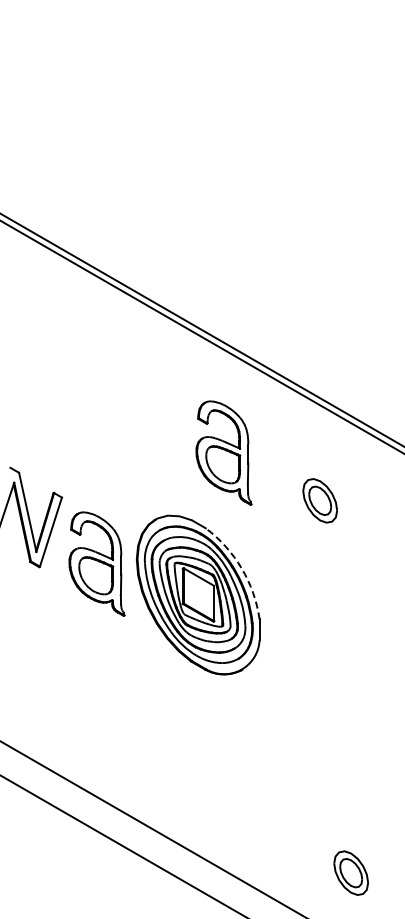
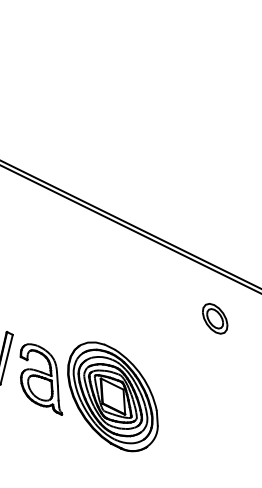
part: (223, 452) -> (123, 295), removed
part: (319, 500) -> (214, 318), moved
arc: (241, 568) -> (141, 376), dashed -> solid

